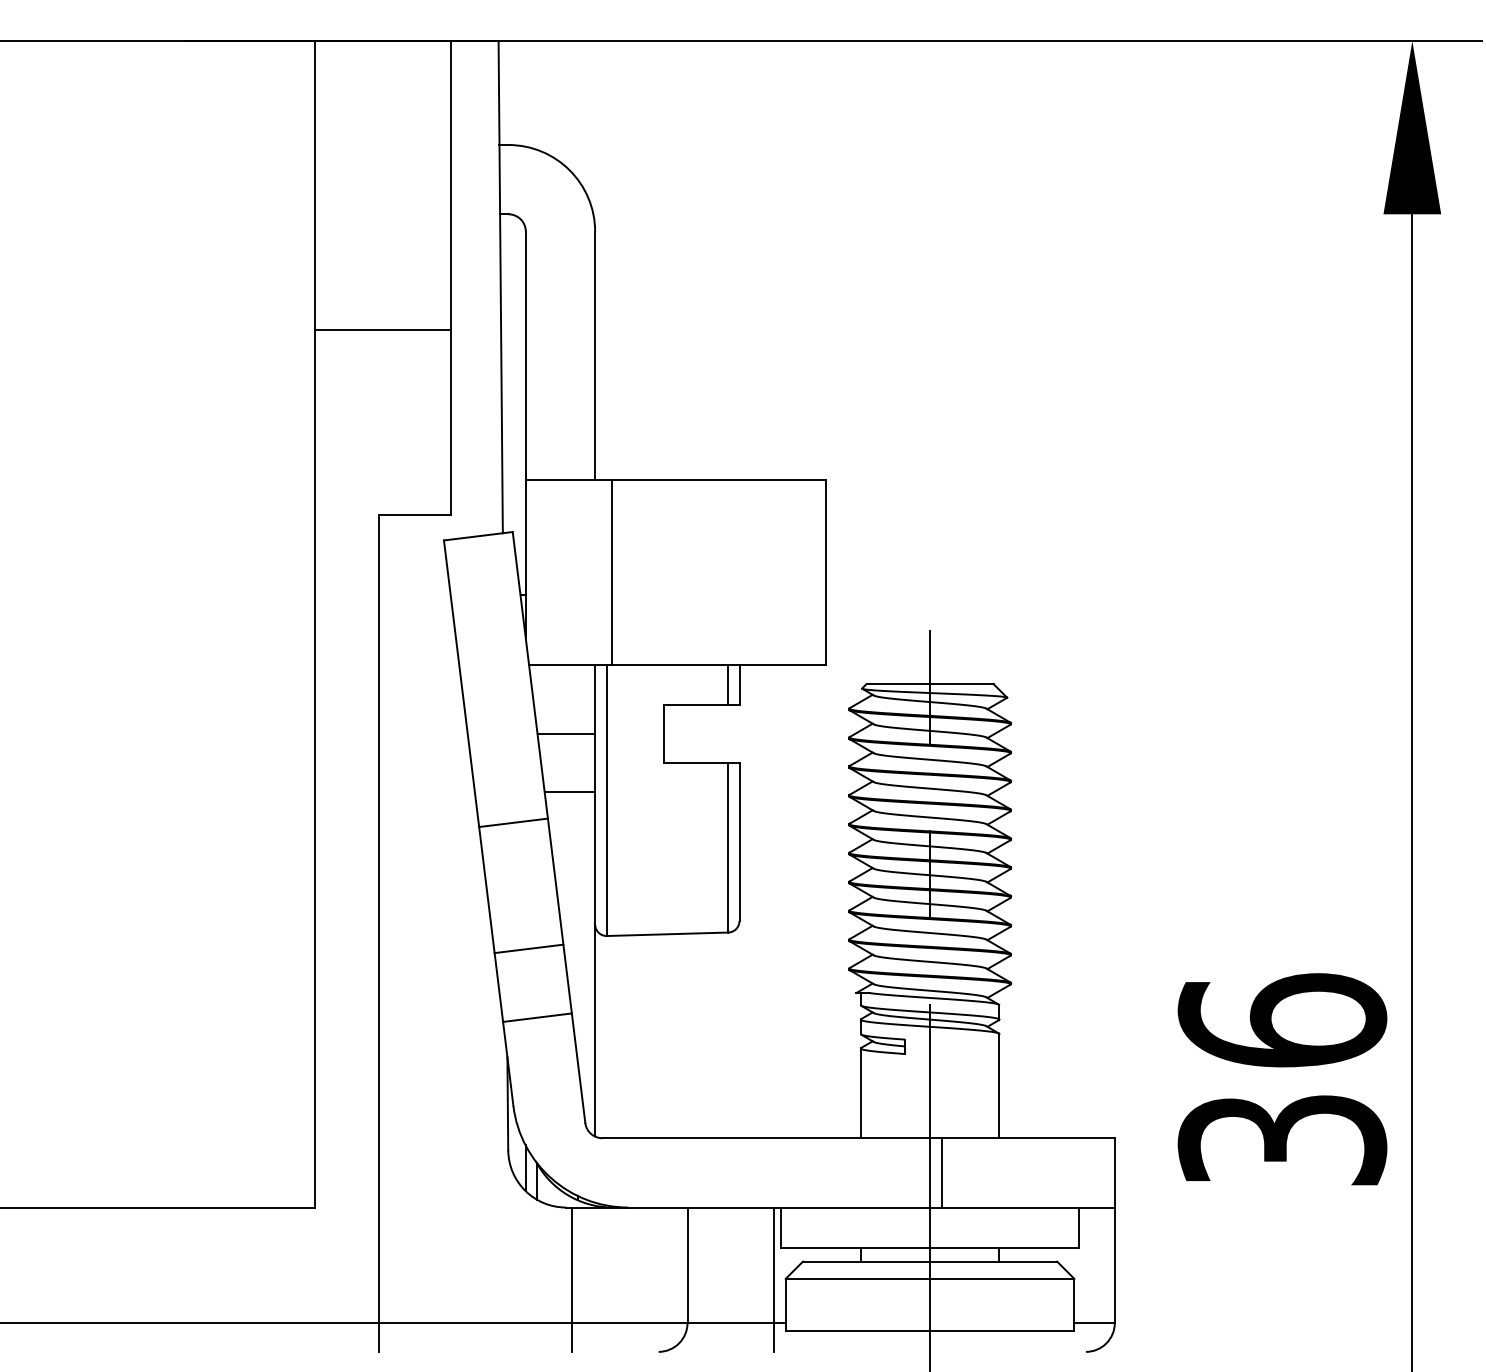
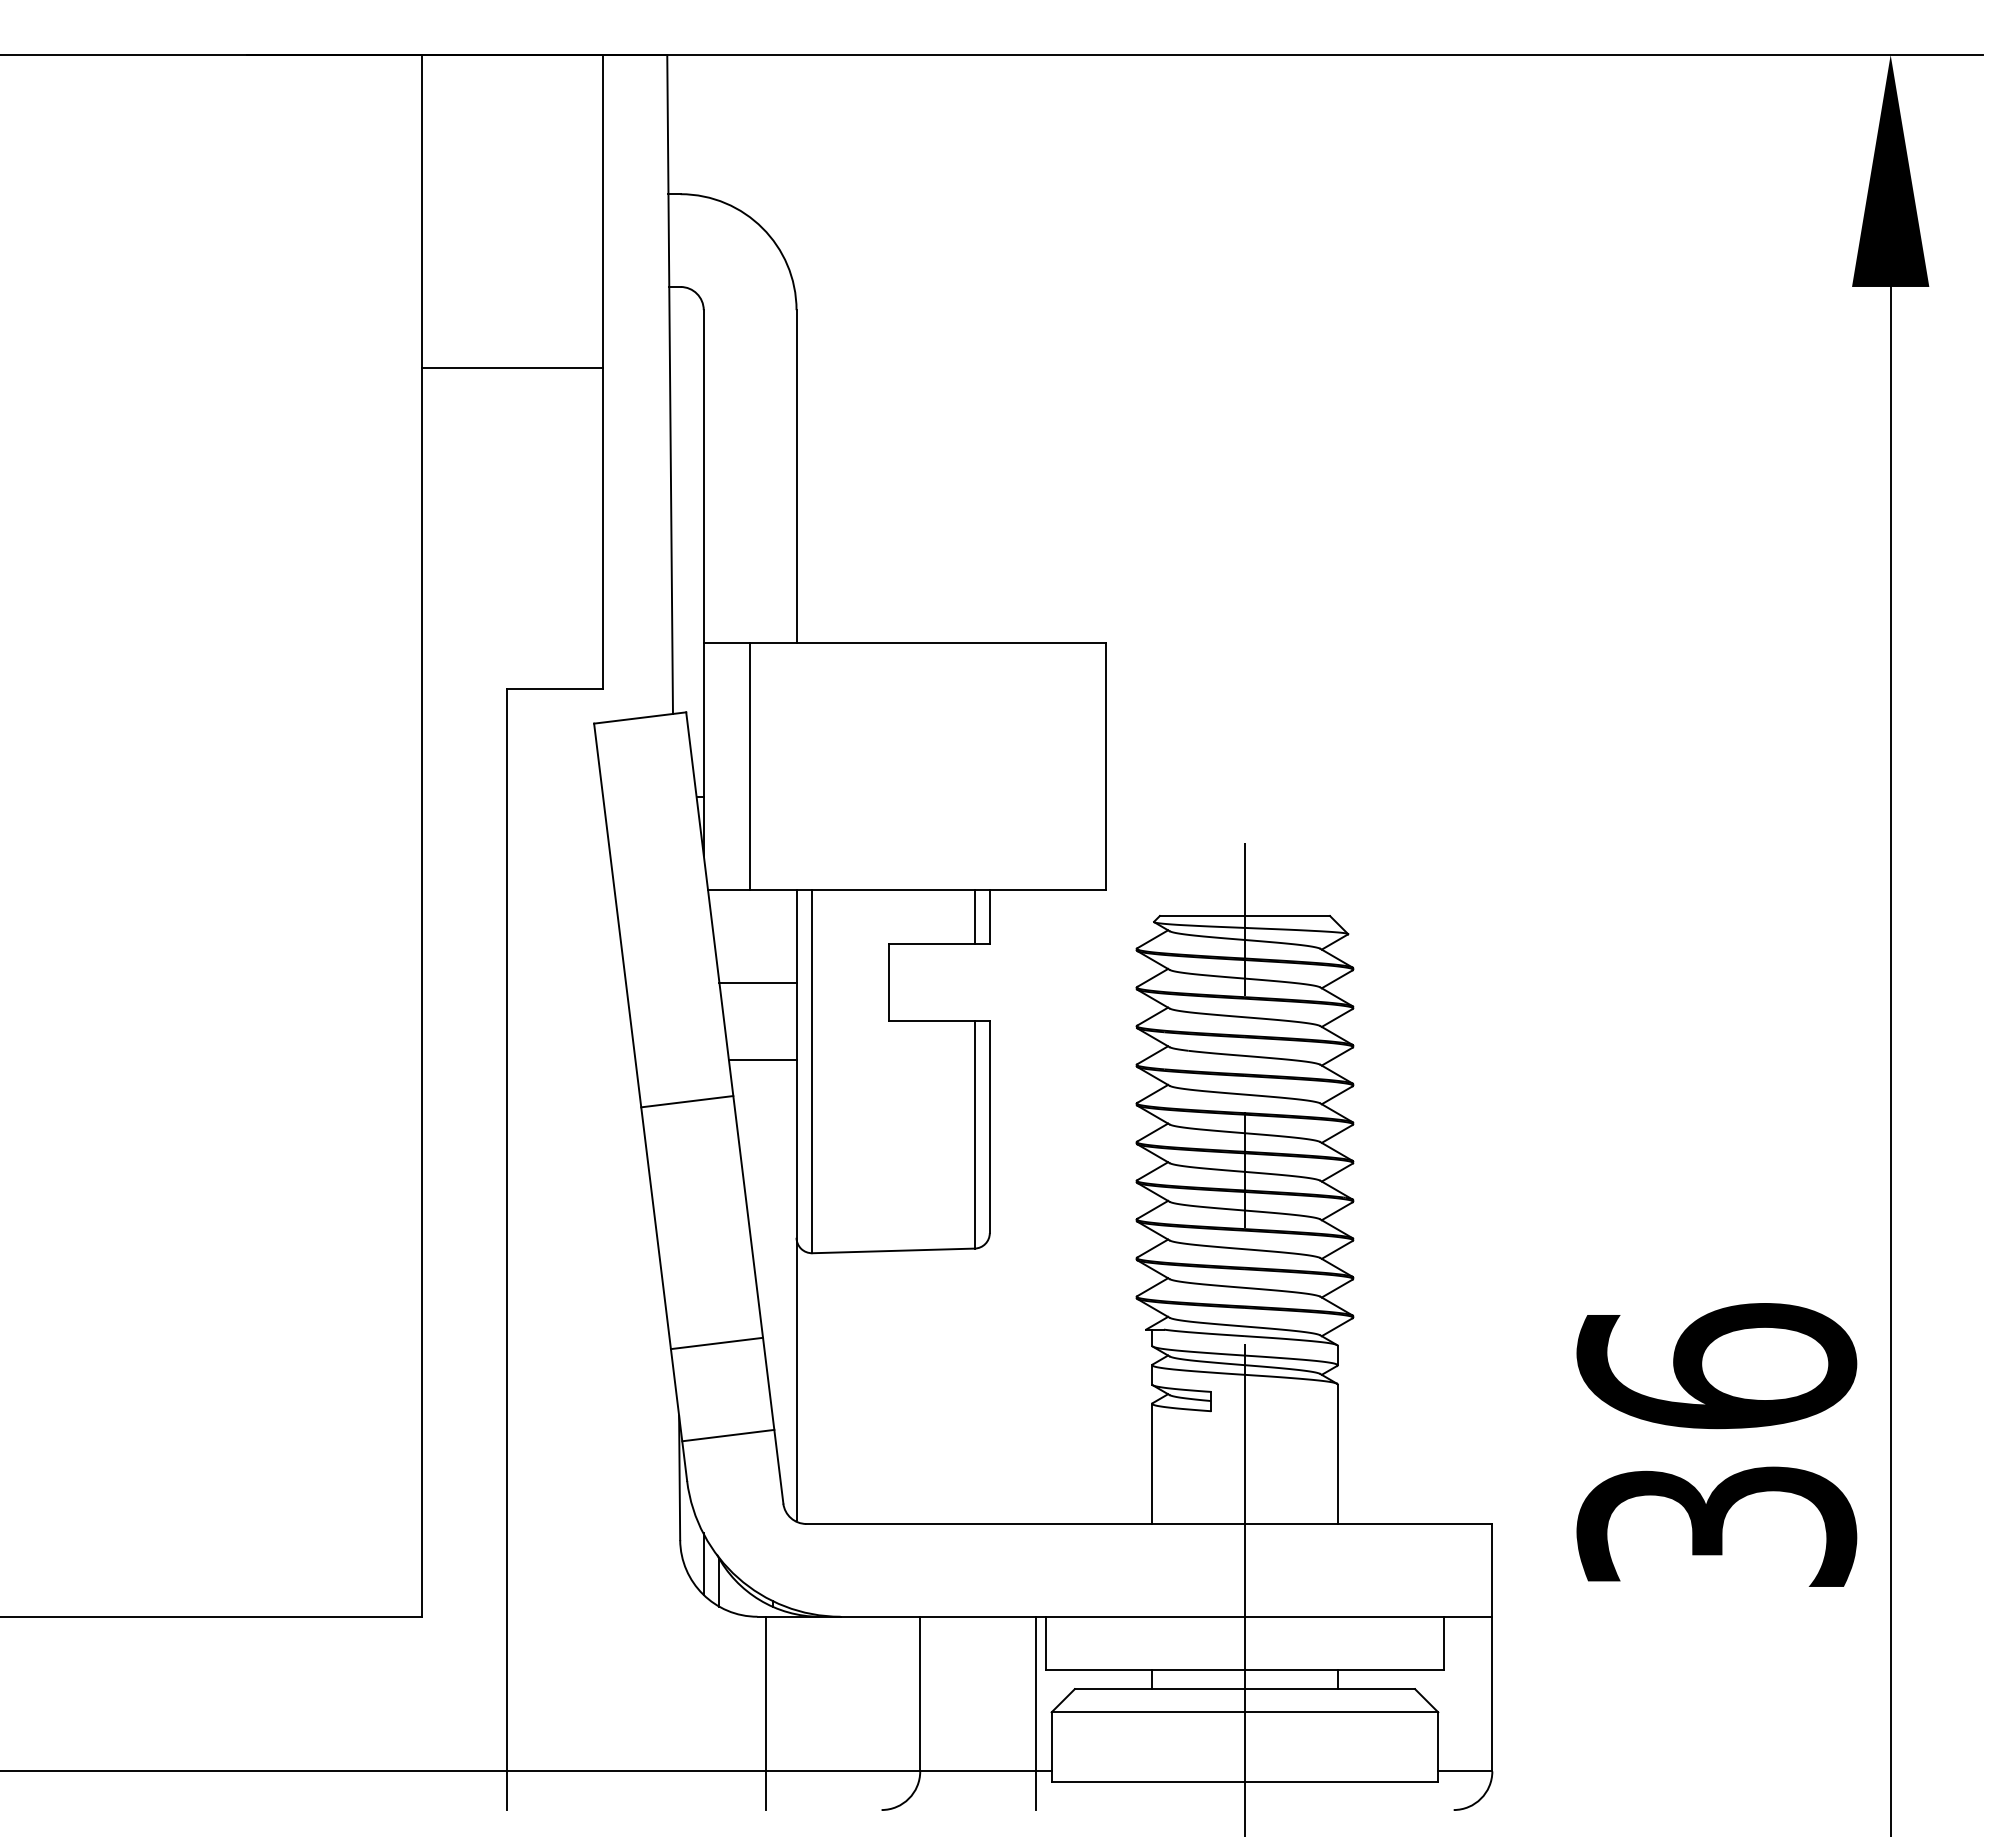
line: (382, 329) -> (512, 367), moved
line: (612, 572) -> (749, 766), moved
line: (528, 948) -> (716, 1343), moved
line: (537, 1017) -> (728, 1435), moved
line: (941, 1172) -> (1260, 1569), removed

